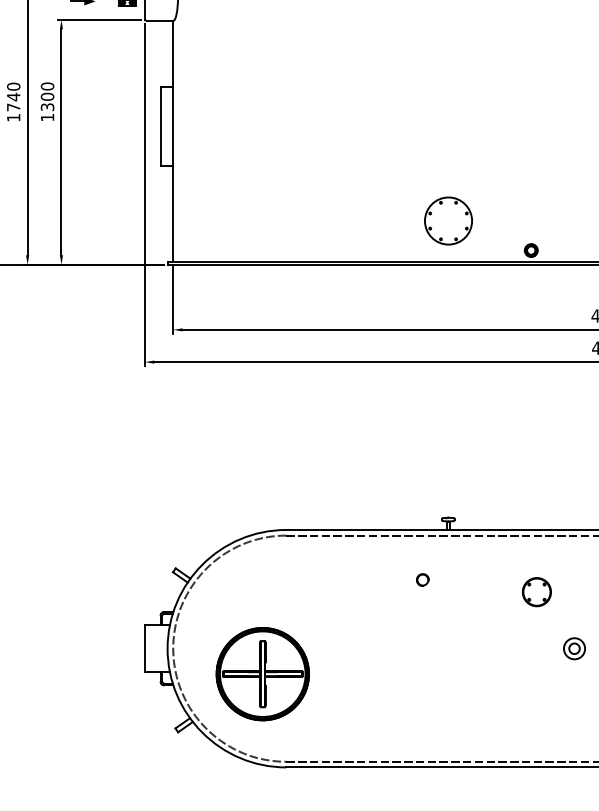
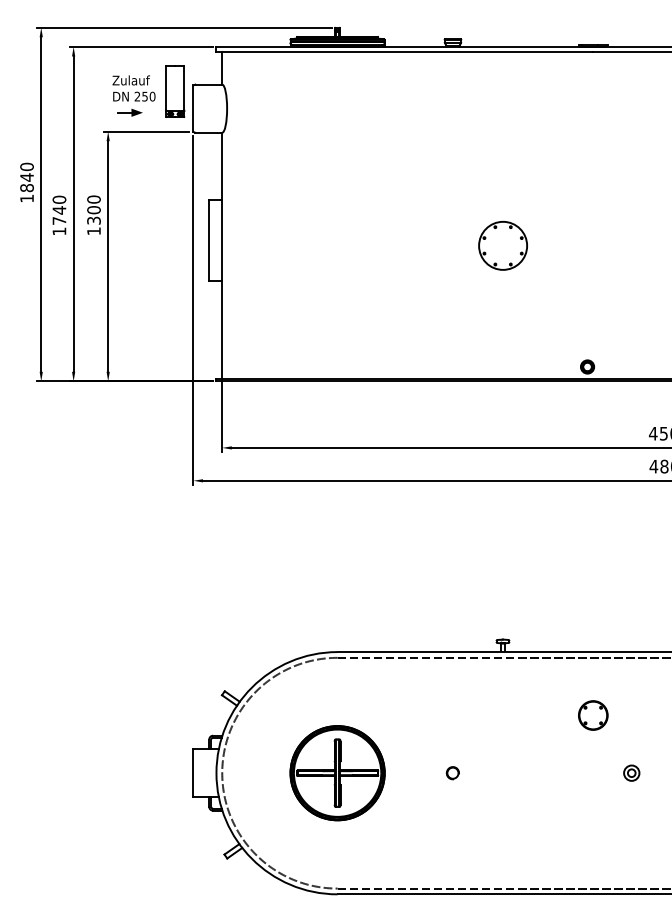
part: (447, 220) -> (502, 245), moved
part: (422, 580) -> (452, 773), moved
part: (574, 648) -> (631, 772), size x0.71
part: (262, 674) -> (337, 773), moved

